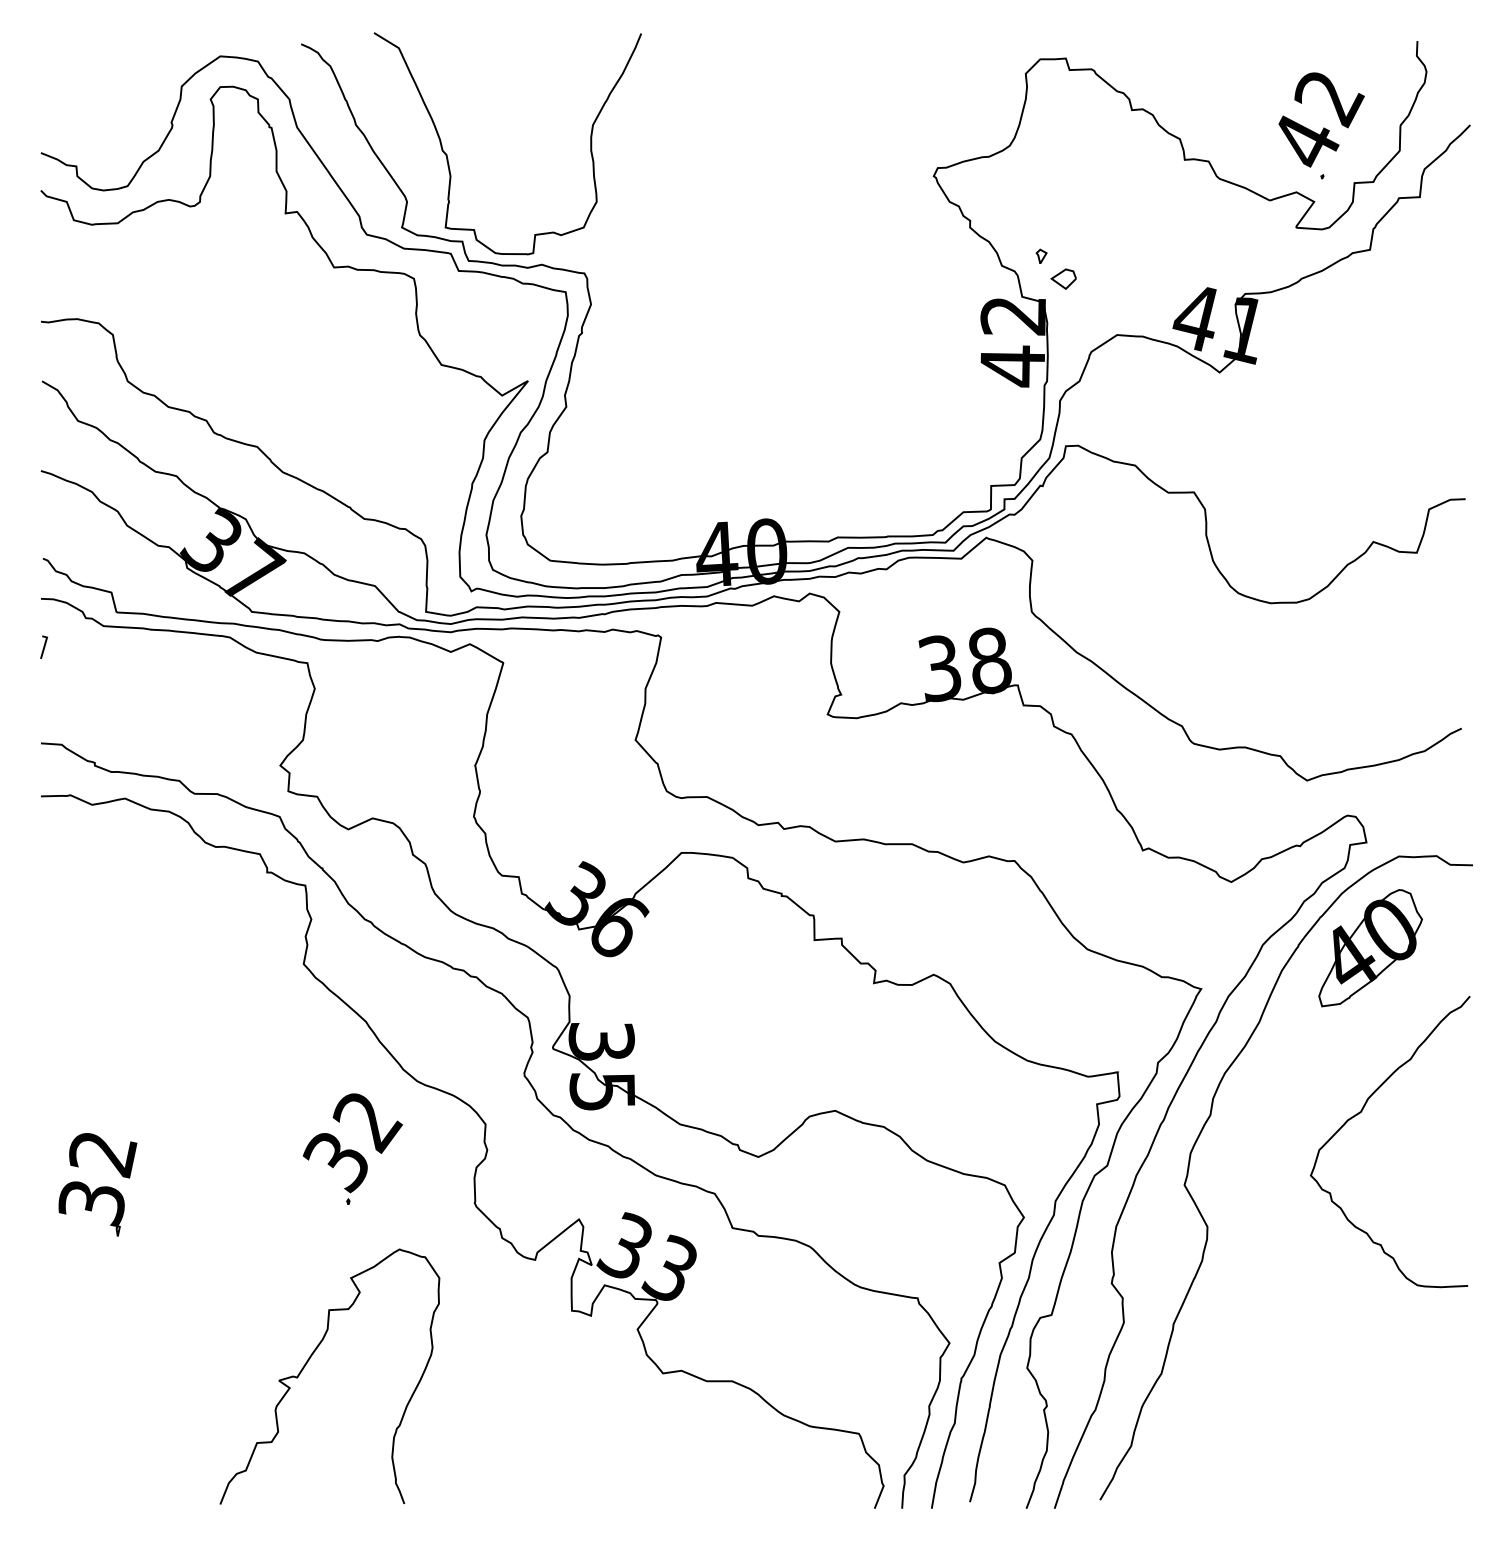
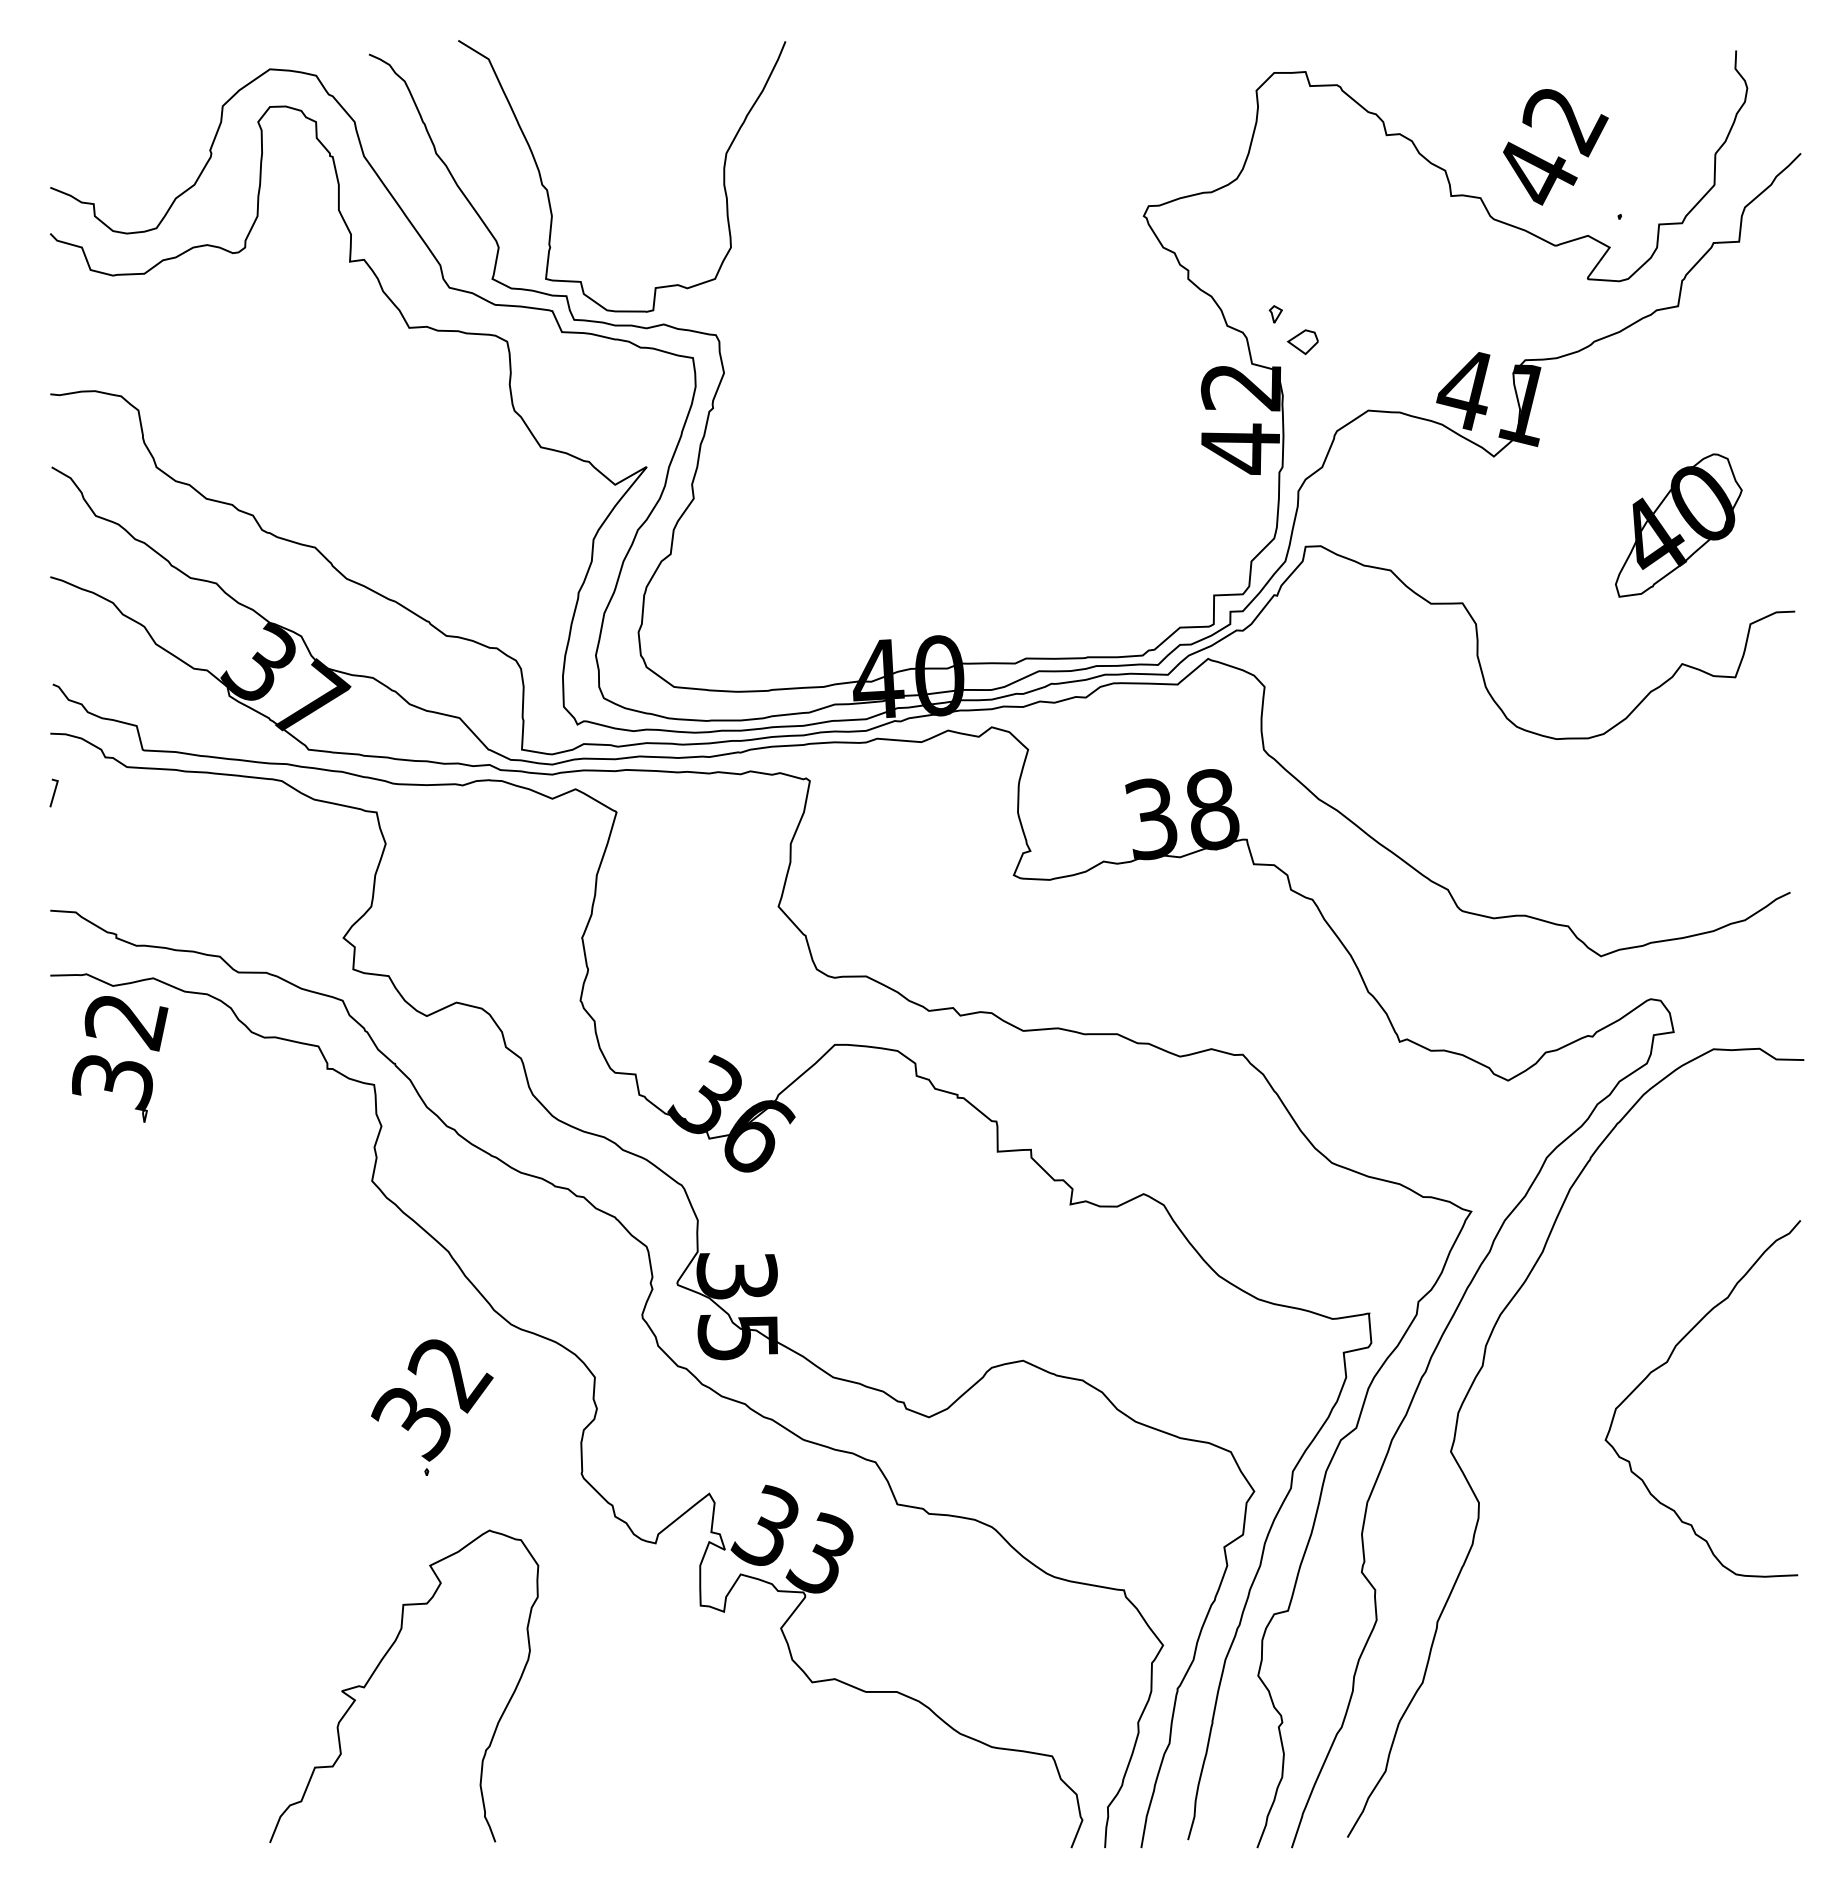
text: (1321, 120) -> (1555, 147), moved
part: (1370, 948) -> (1678, 525), moved
part: (98, 1184) -> (120, 1059), moved

